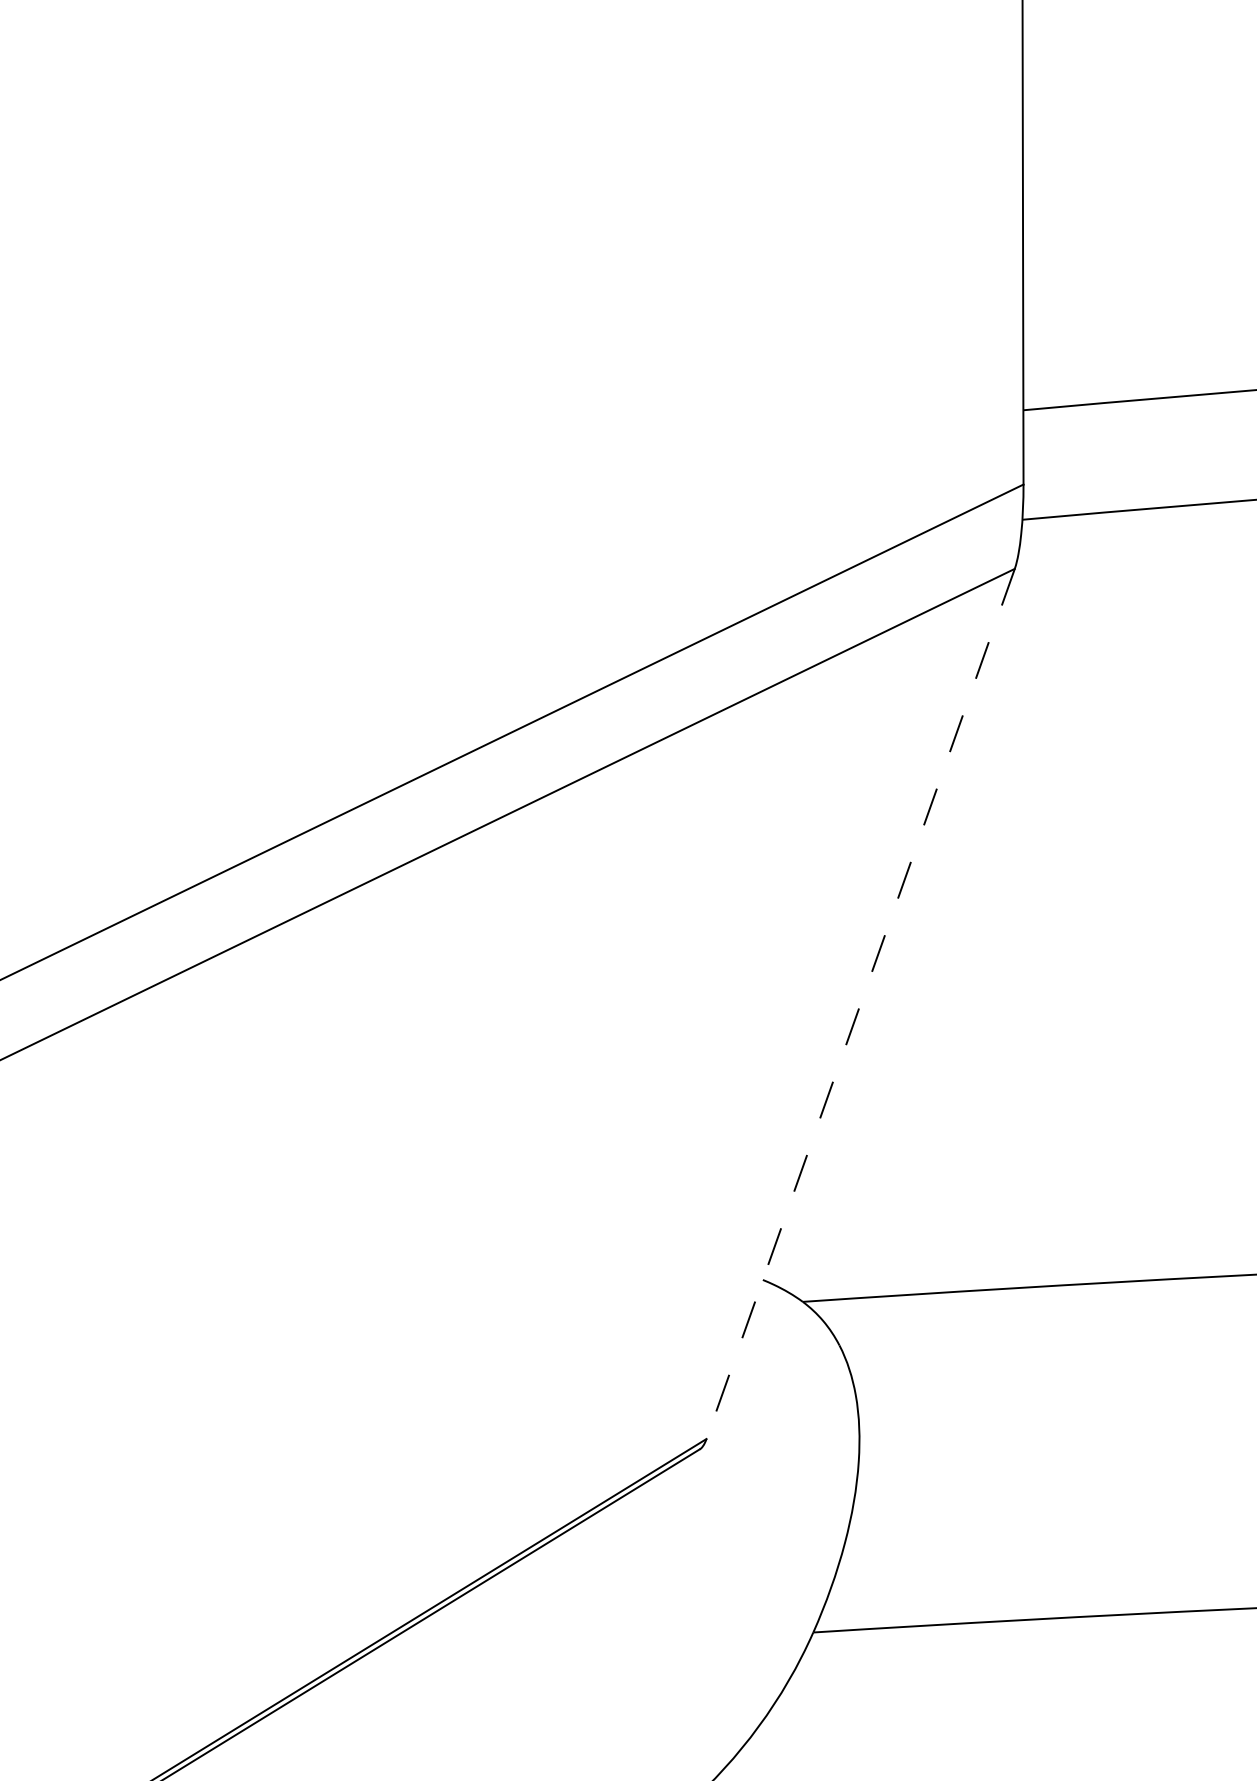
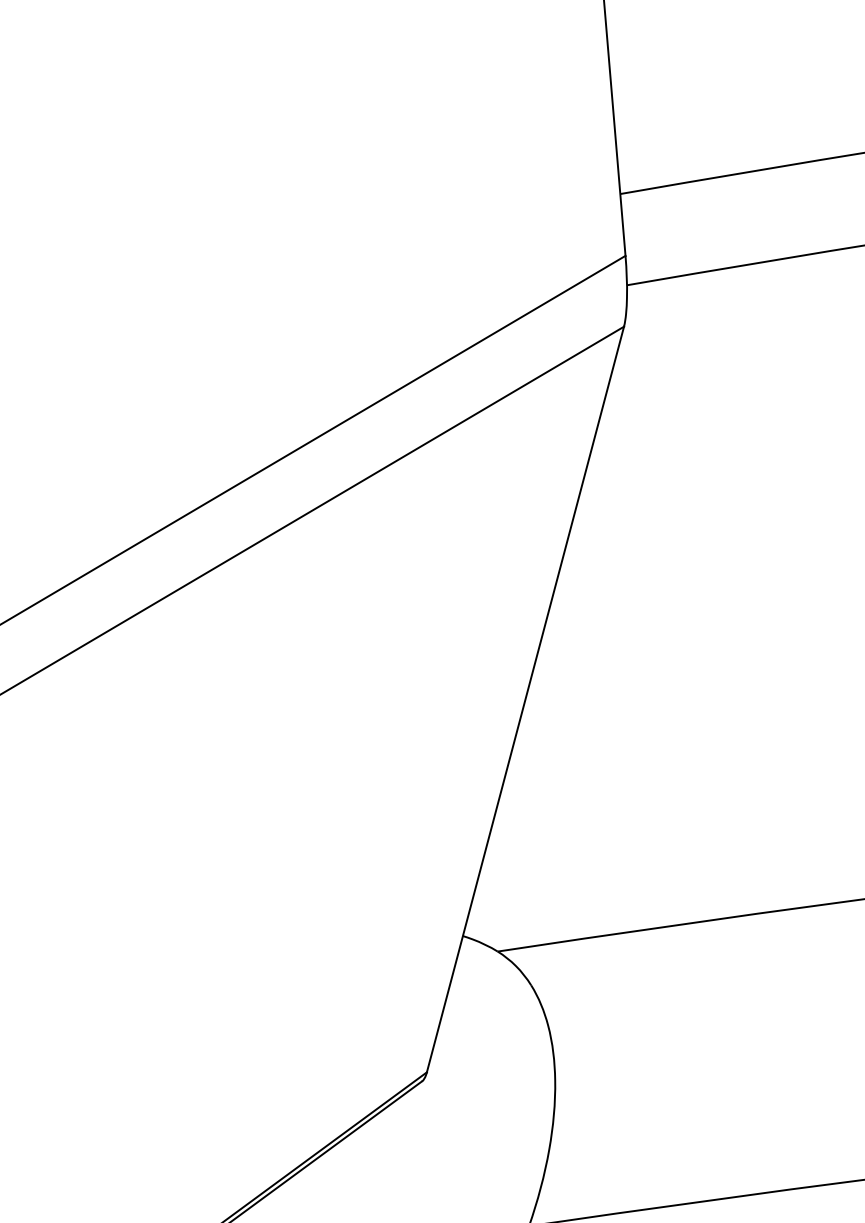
line: (860, 1003) -> (525, 699), dashed -> solid

